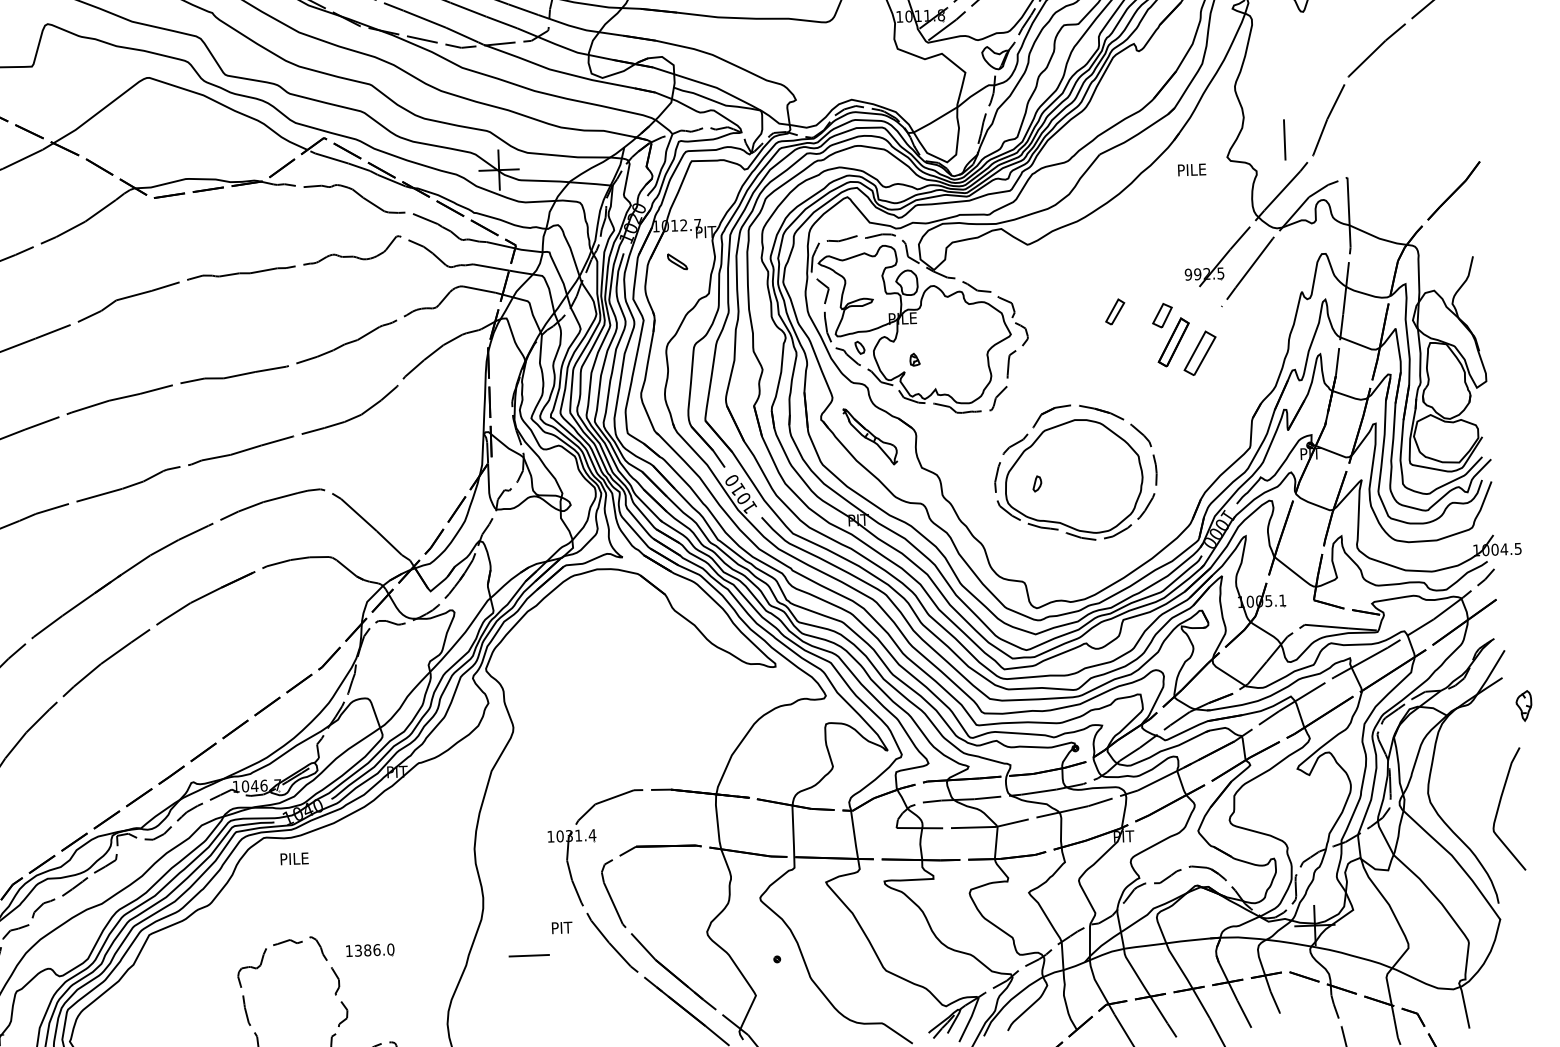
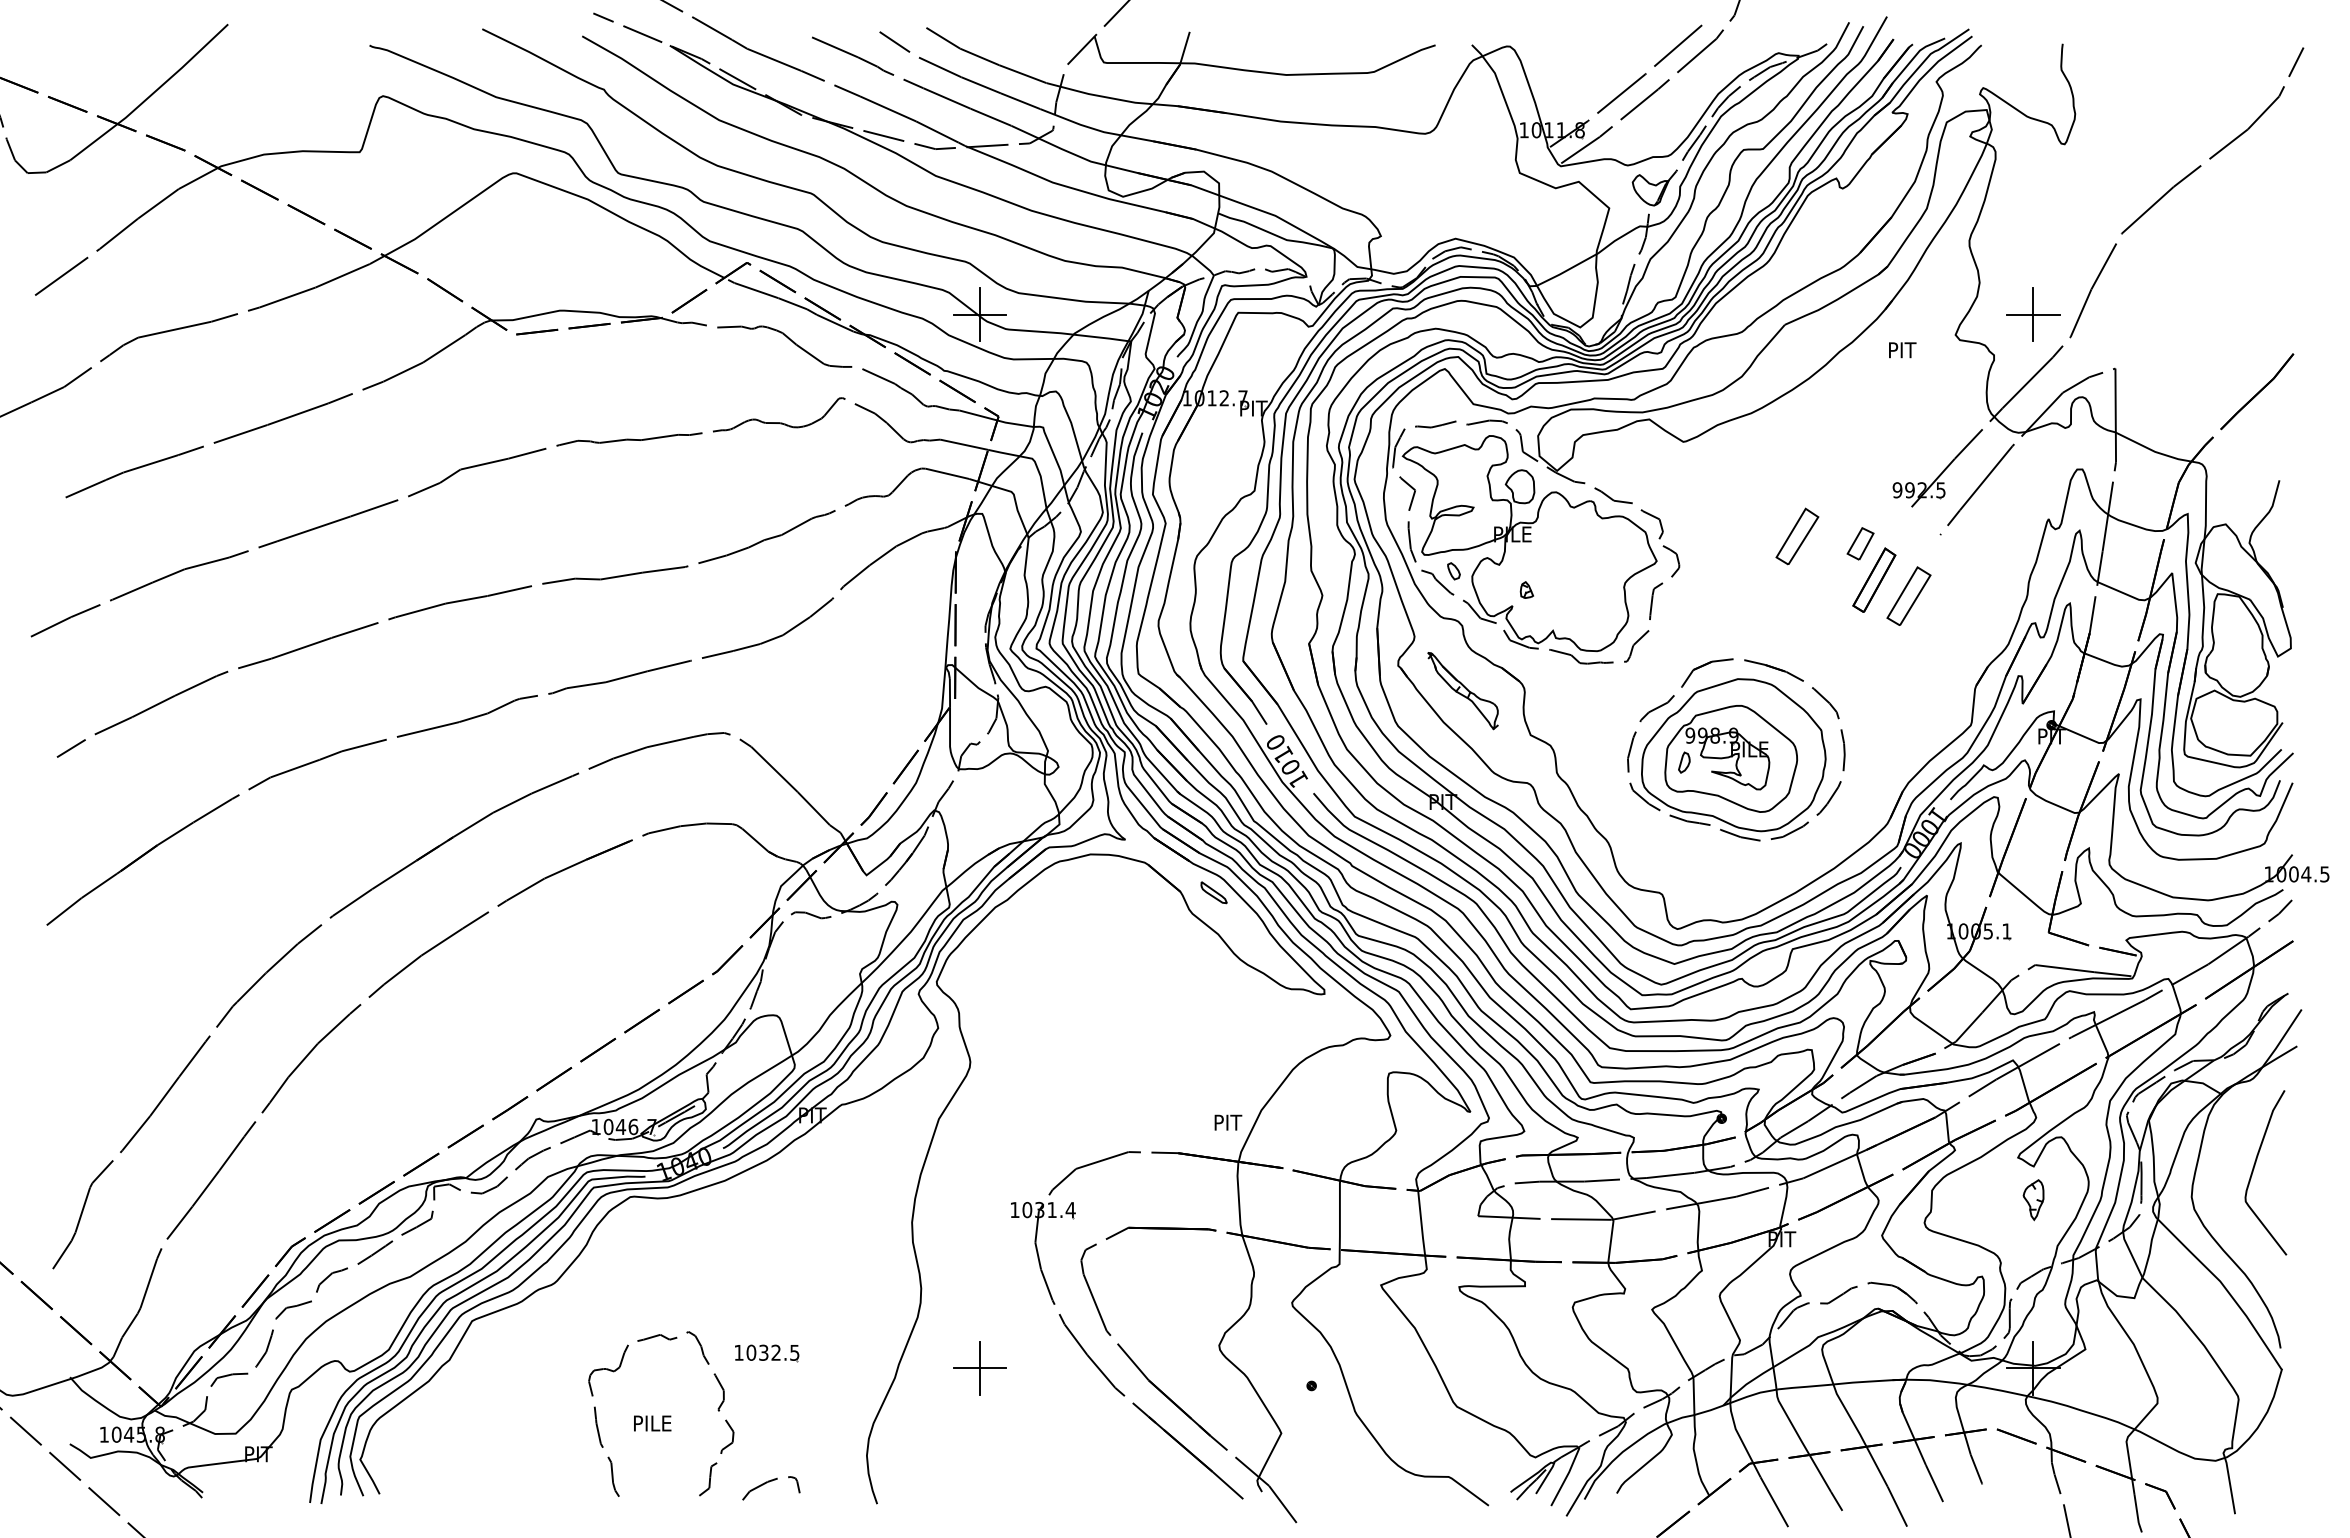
line: (1284, 139) -> (2033, 314), added
text: (1197, 169) -> (1915, 350), PILE -> PIT
part: (677, 261) -> (1213, 892), moved
part: (1115, 312) -> (1797, 536), size x1.67
part: (1072, 479) -> (1731, 758), added
part: (1523, 706) -> (2033, 1200), moved
curve: (1499, 807) -> (2254, 1169), moved
text: (294, 858) -> (652, 1423), moved
text: (562, 927) -> (1228, 1122), moved
text: (374, 949) -> (772, 1352), 1386.0 -> 1032.5
line: (528, 955) -> (979, 1367), added

